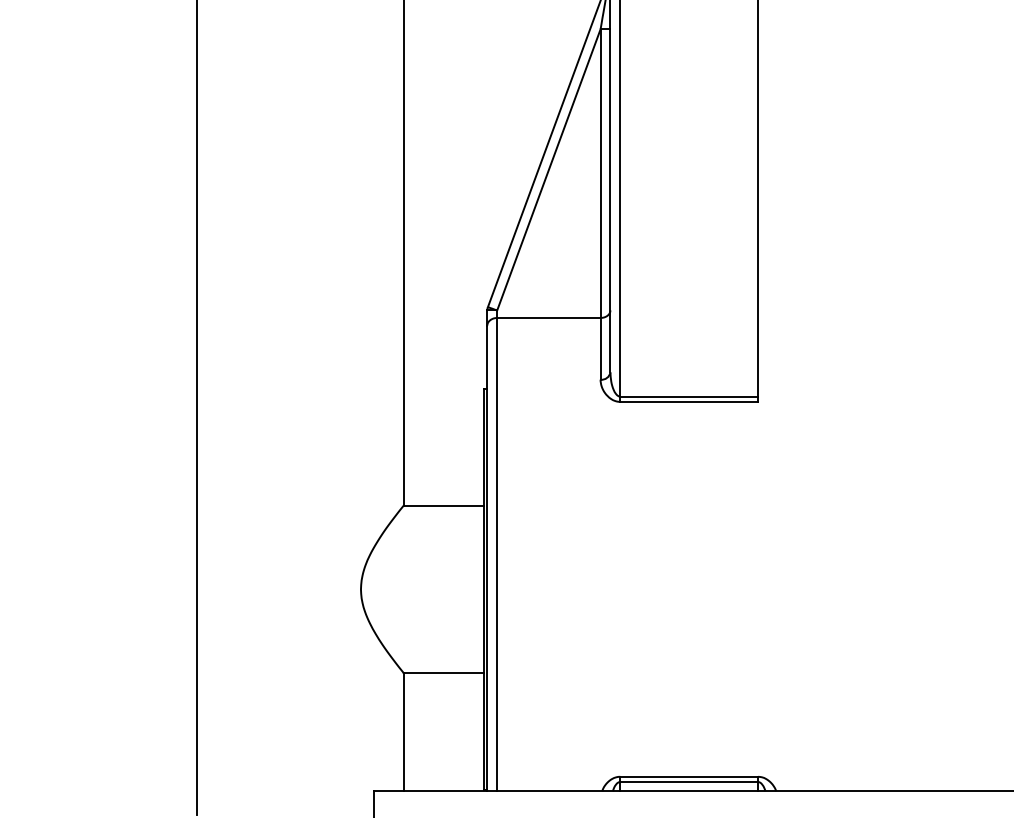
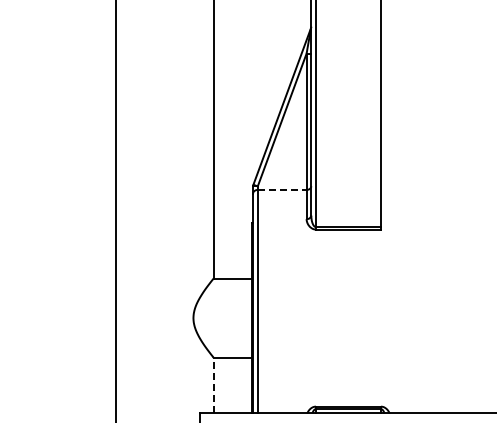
line: (549, 317) -> (282, 189), solid -> dashed
line: (403, 732) -> (213, 385), solid -> dashed

